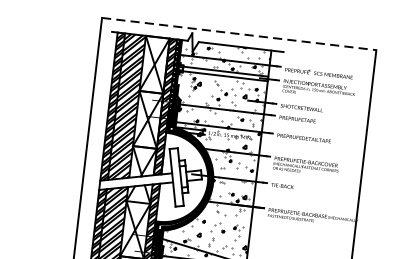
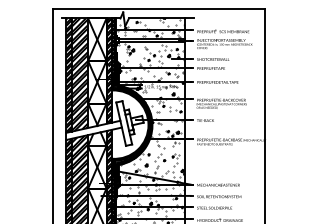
line: (238, 33) -> (158, 8), dashed -> solid

